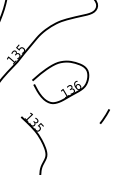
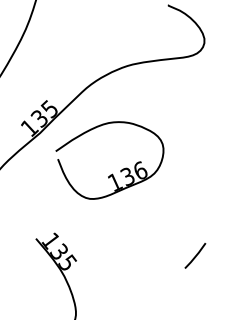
part: (62, 89) -> (111, 174), moved

